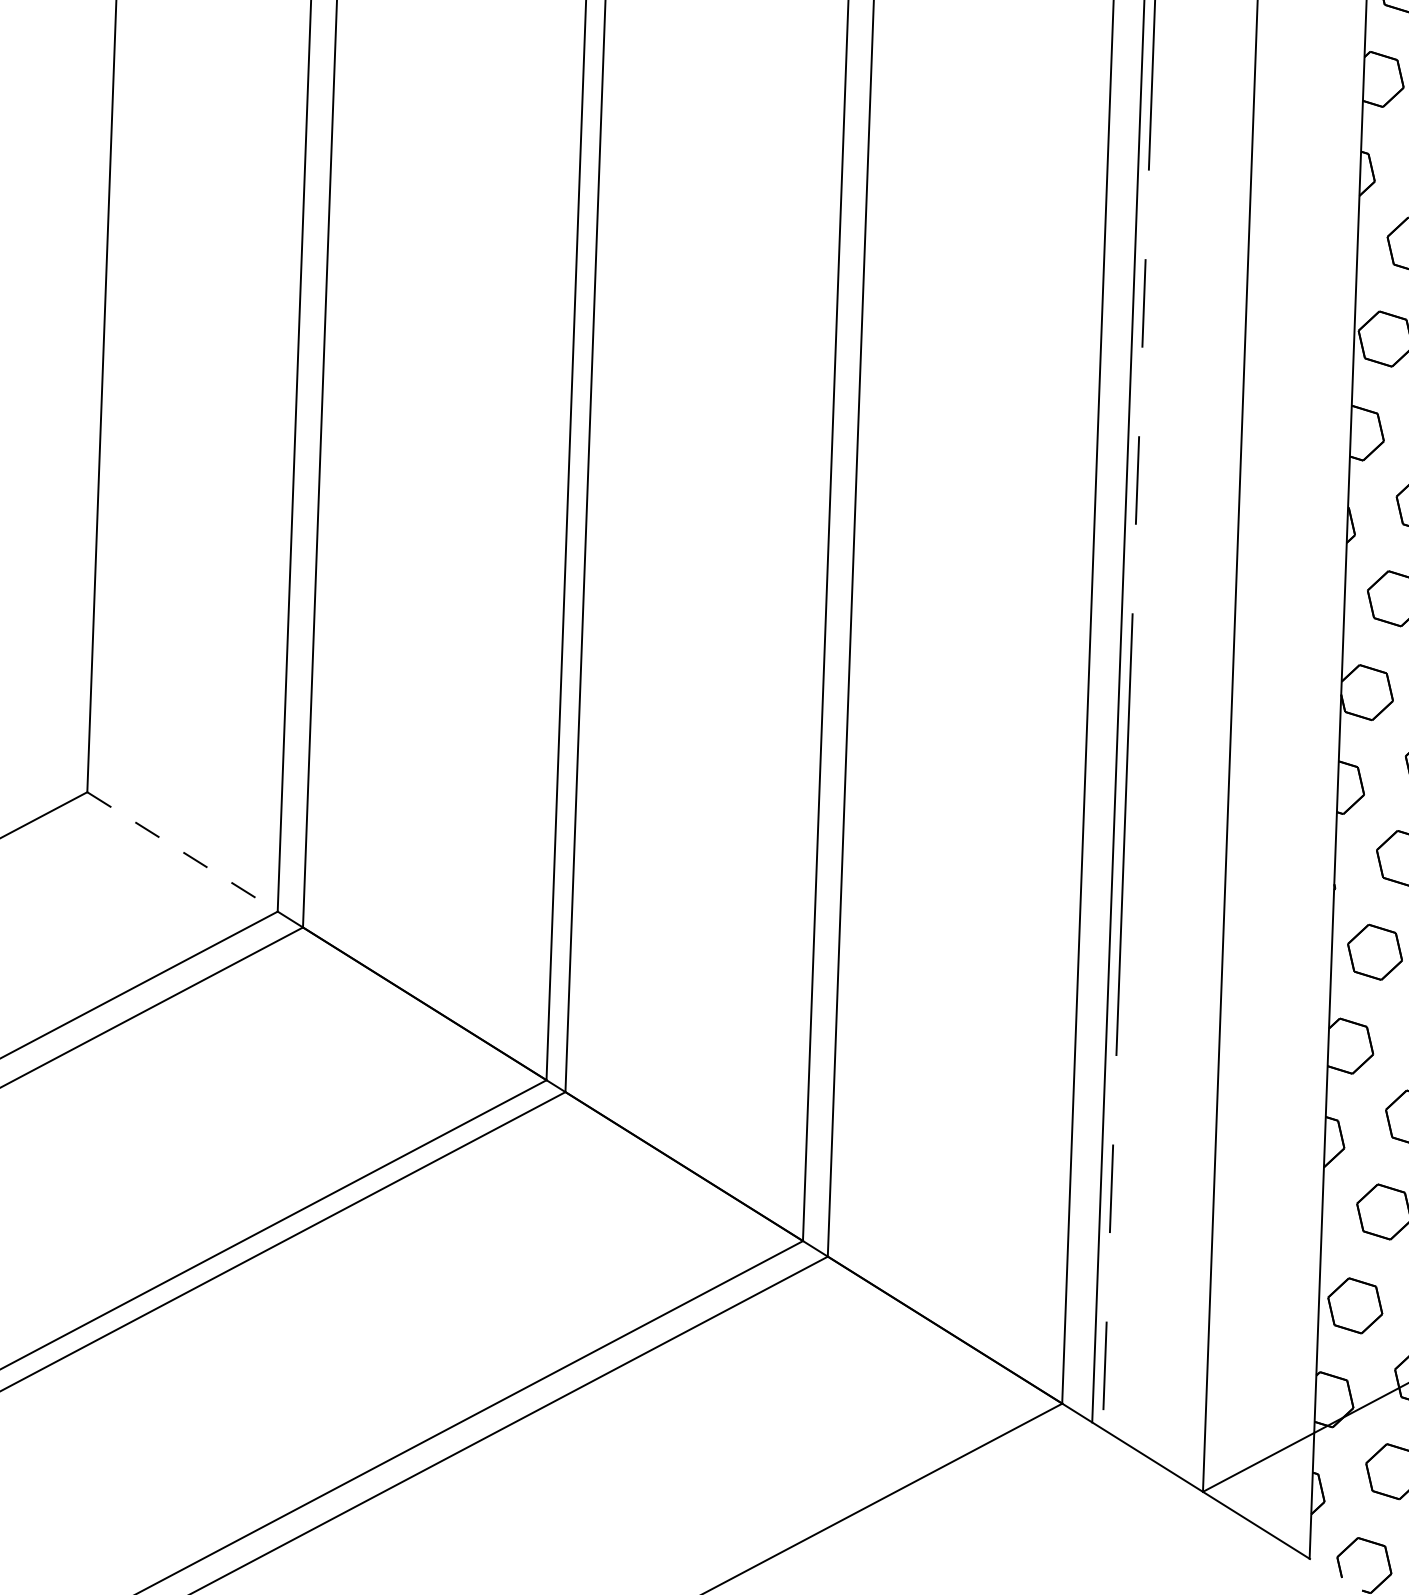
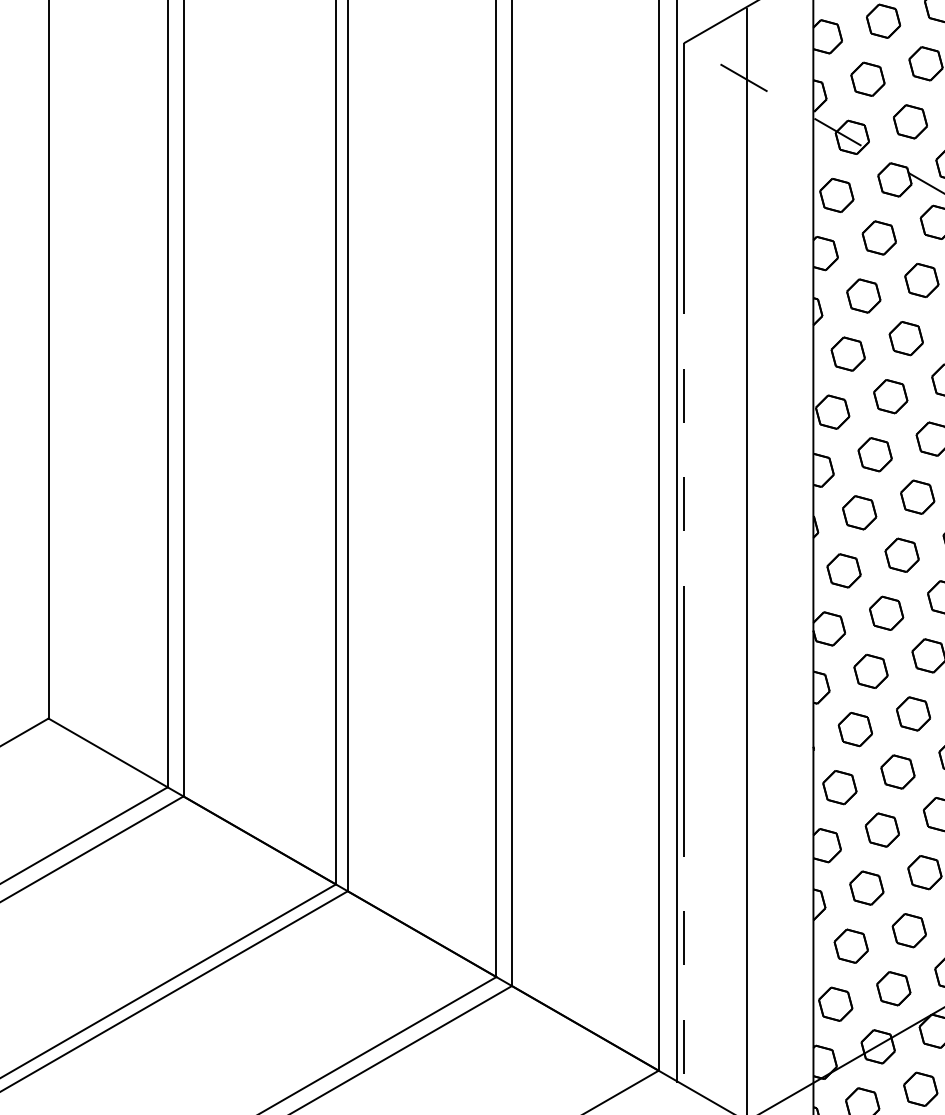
line: (183, 851) -> (108, 752), dashed -> solid

